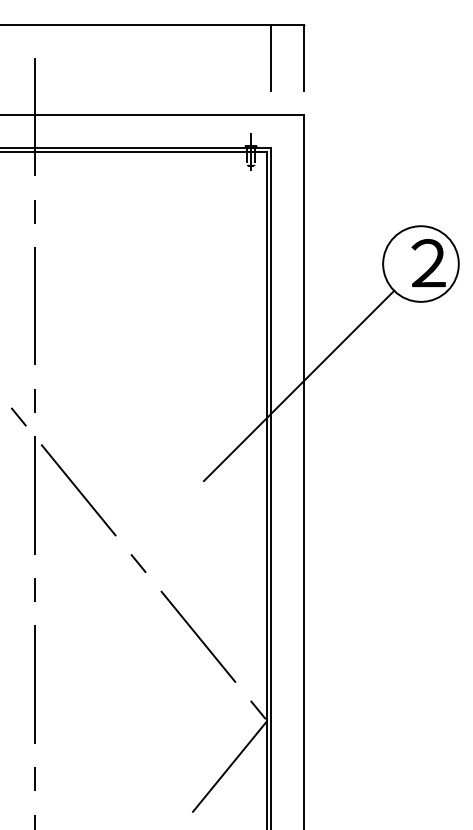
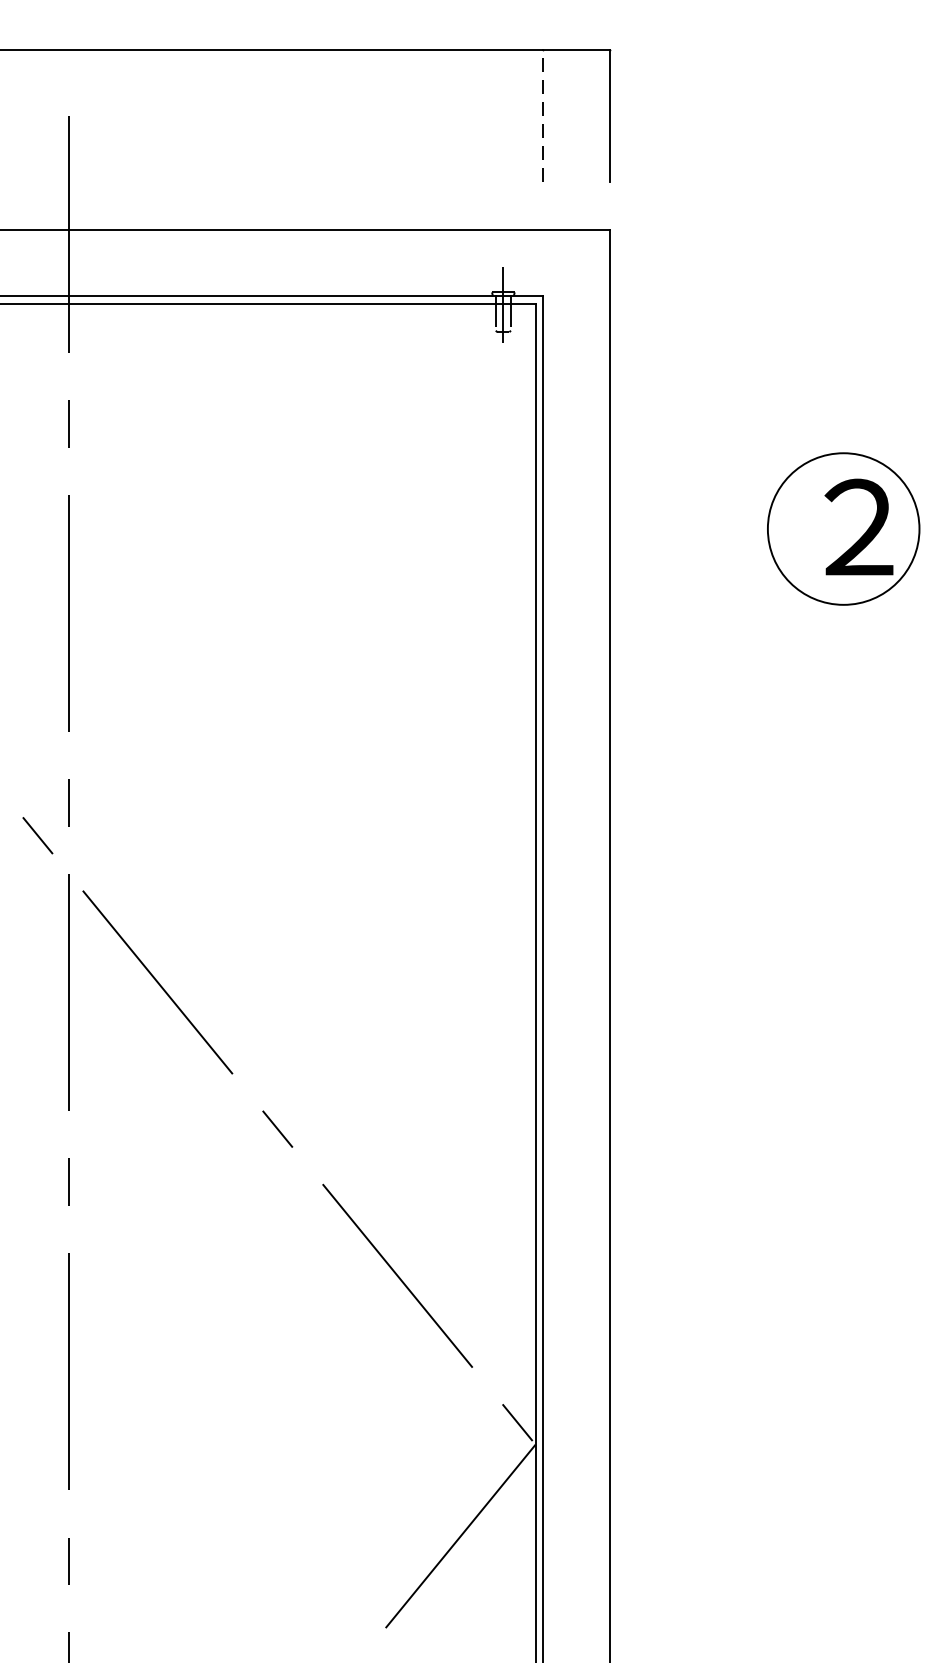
line: (271, 57) -> (544, 115), solid -> dashed
line: (299, 385) -> (600, 772), removed

